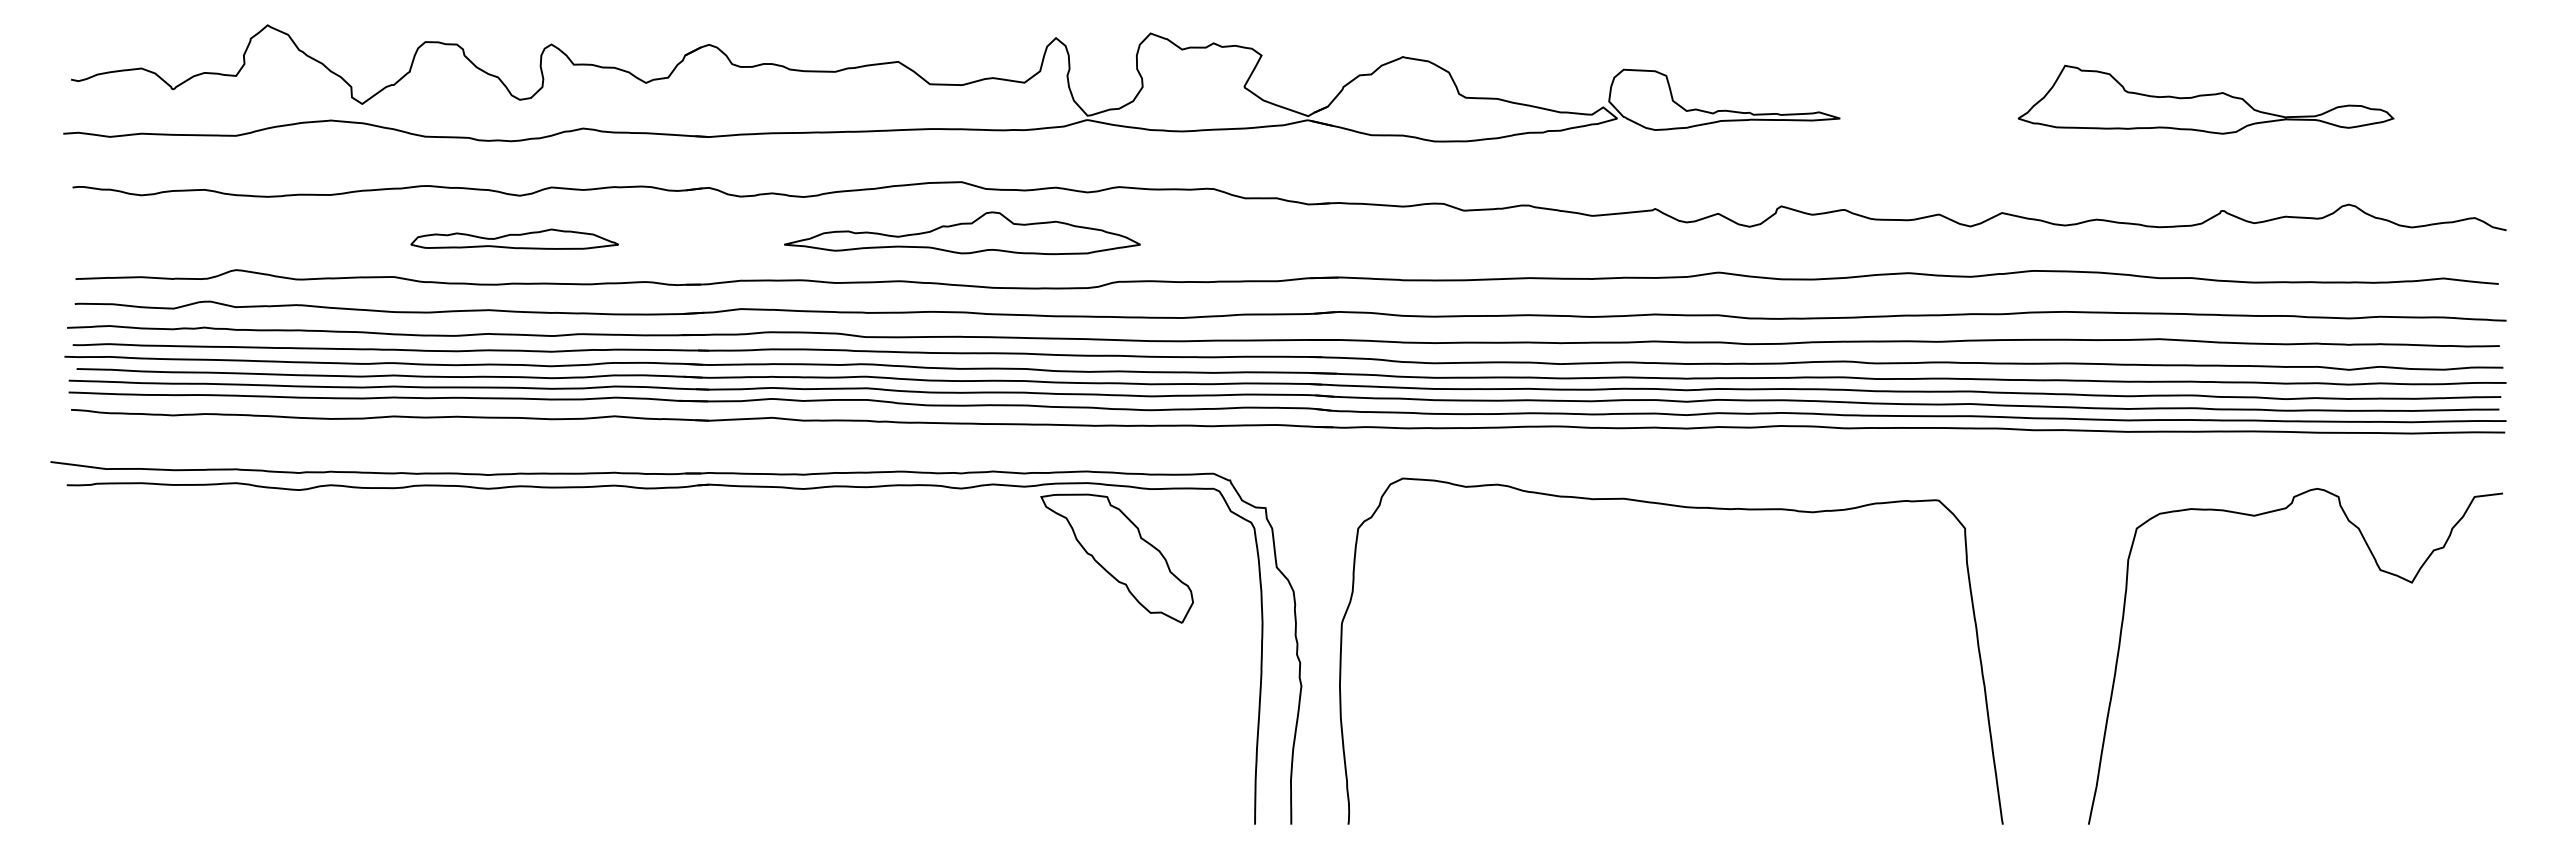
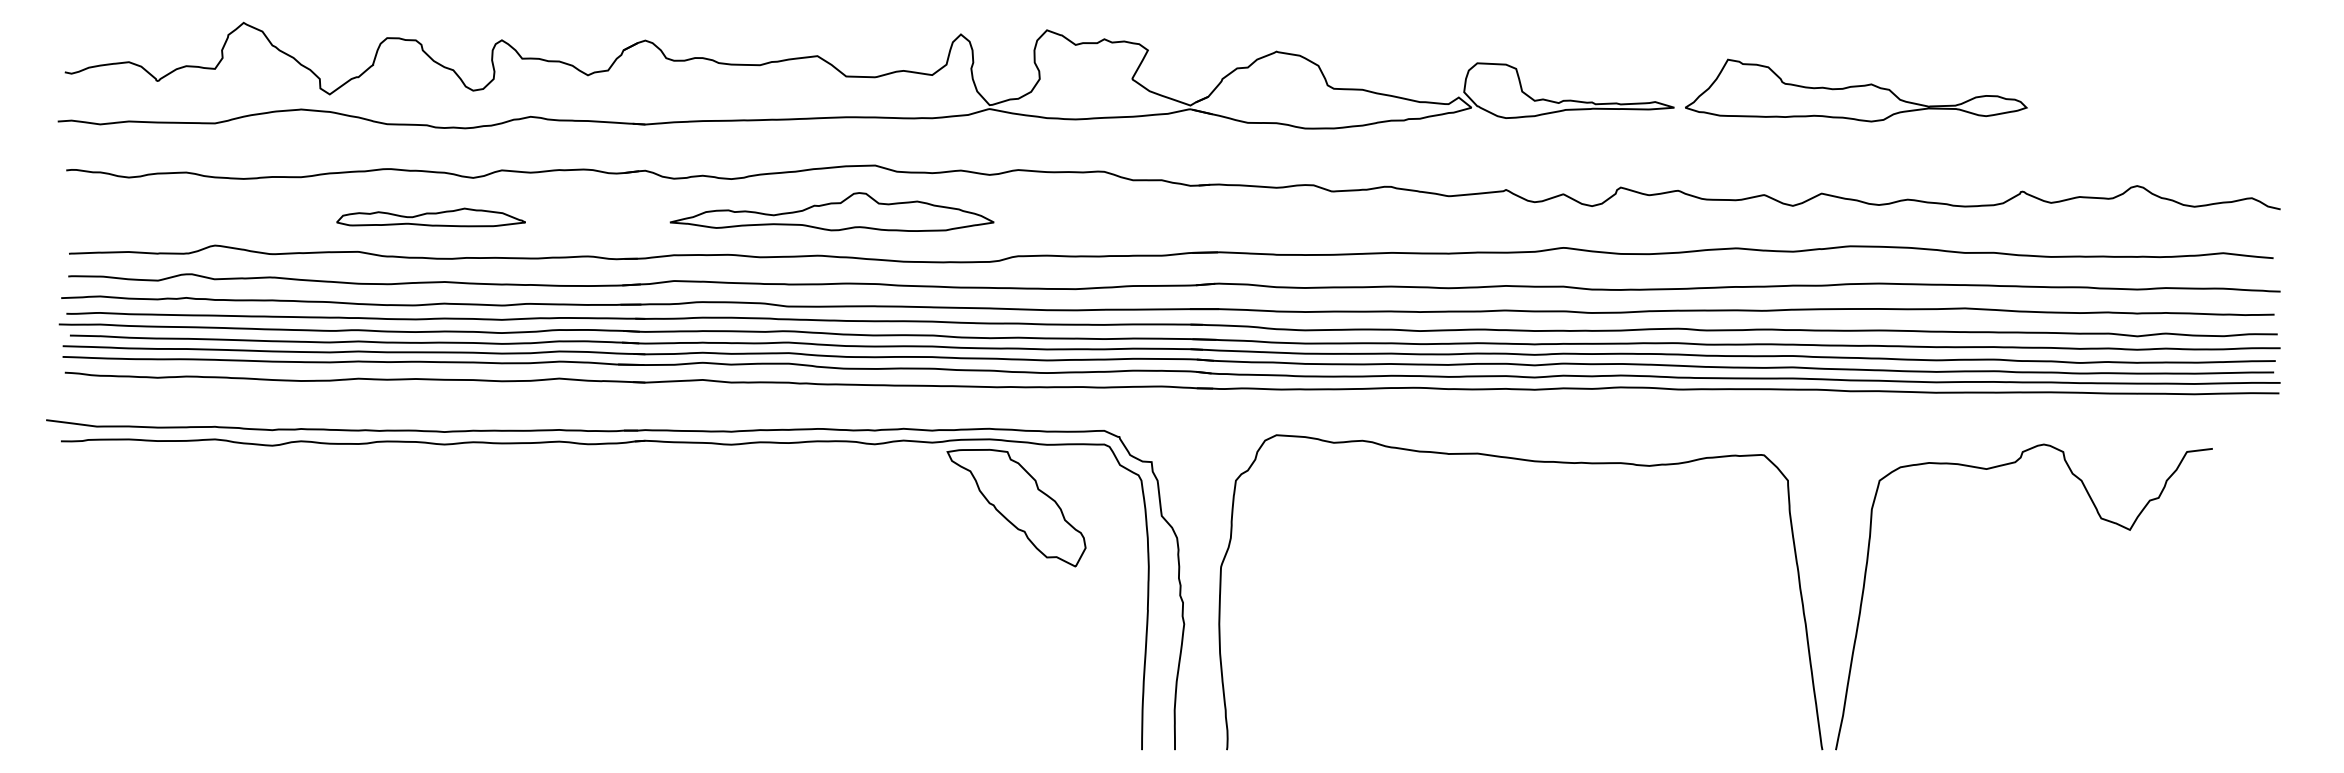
part: (2205, 99) -> (1855, 90), moved
part: (962, 232) -> (832, 211), moved
part: (514, 238) -> (430, 216), moved
curve: (2379, 570) -> (2100, 518), moved

